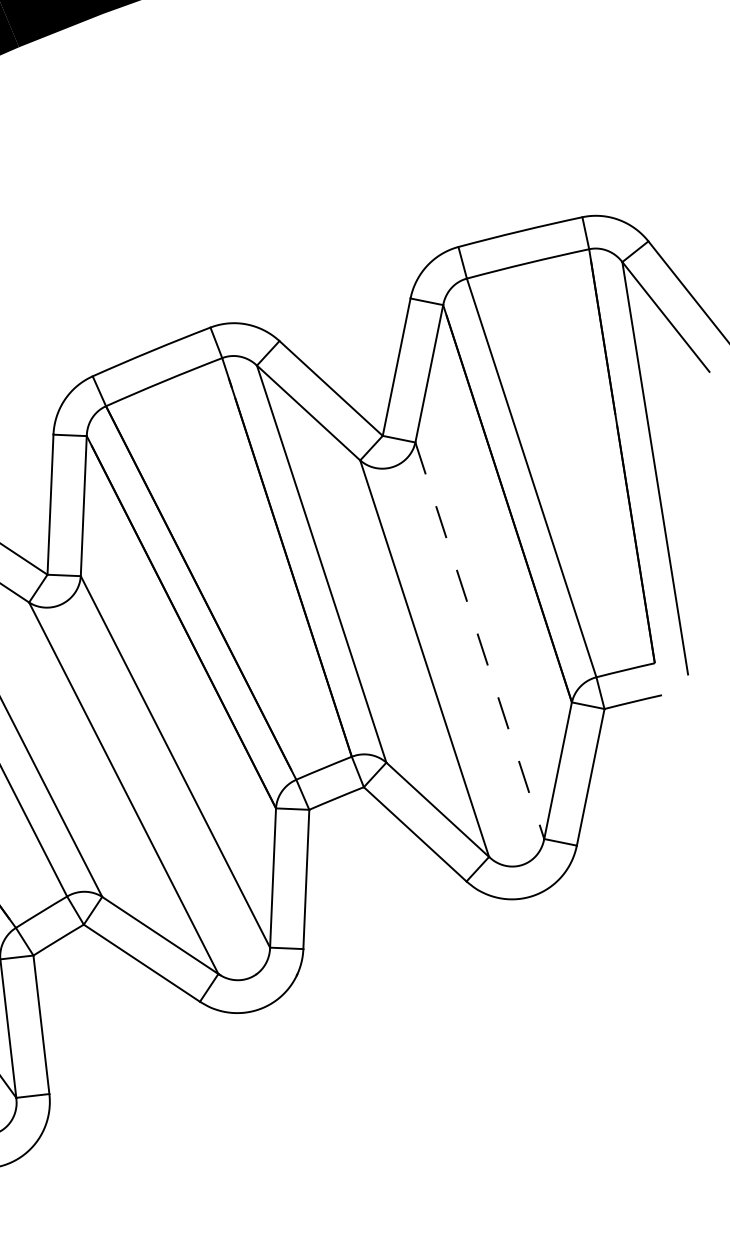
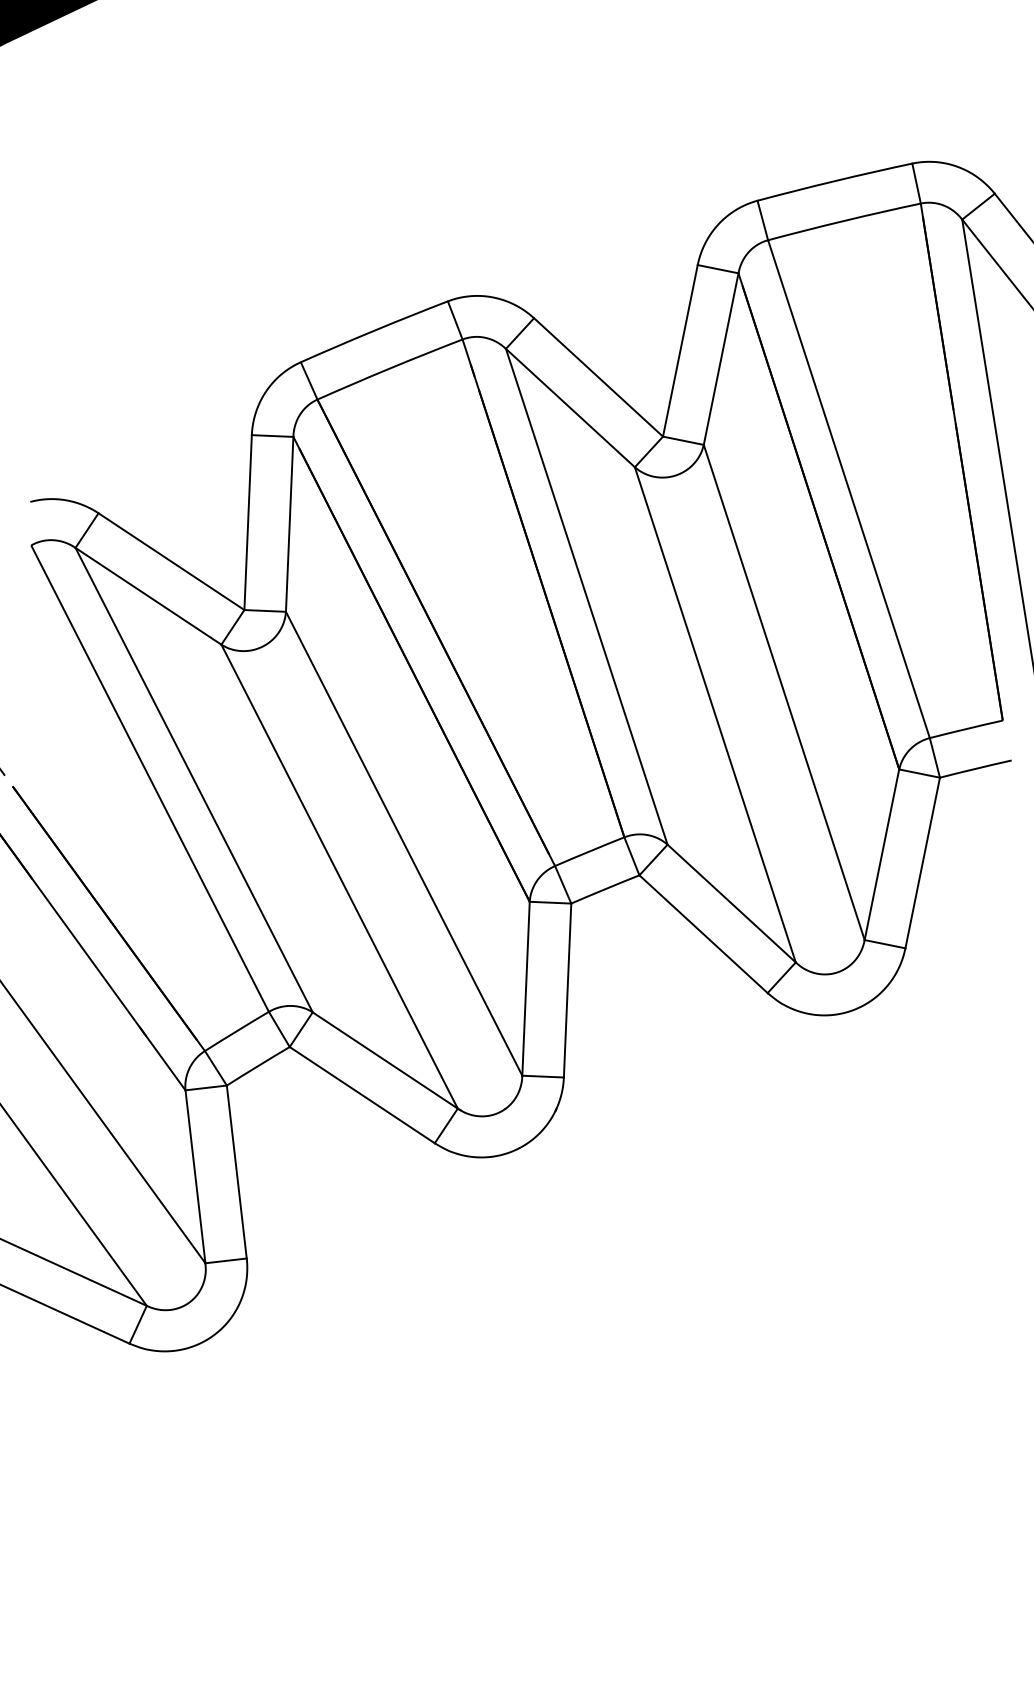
line: (480, 640) -> (784, 692), dashed -> solid

